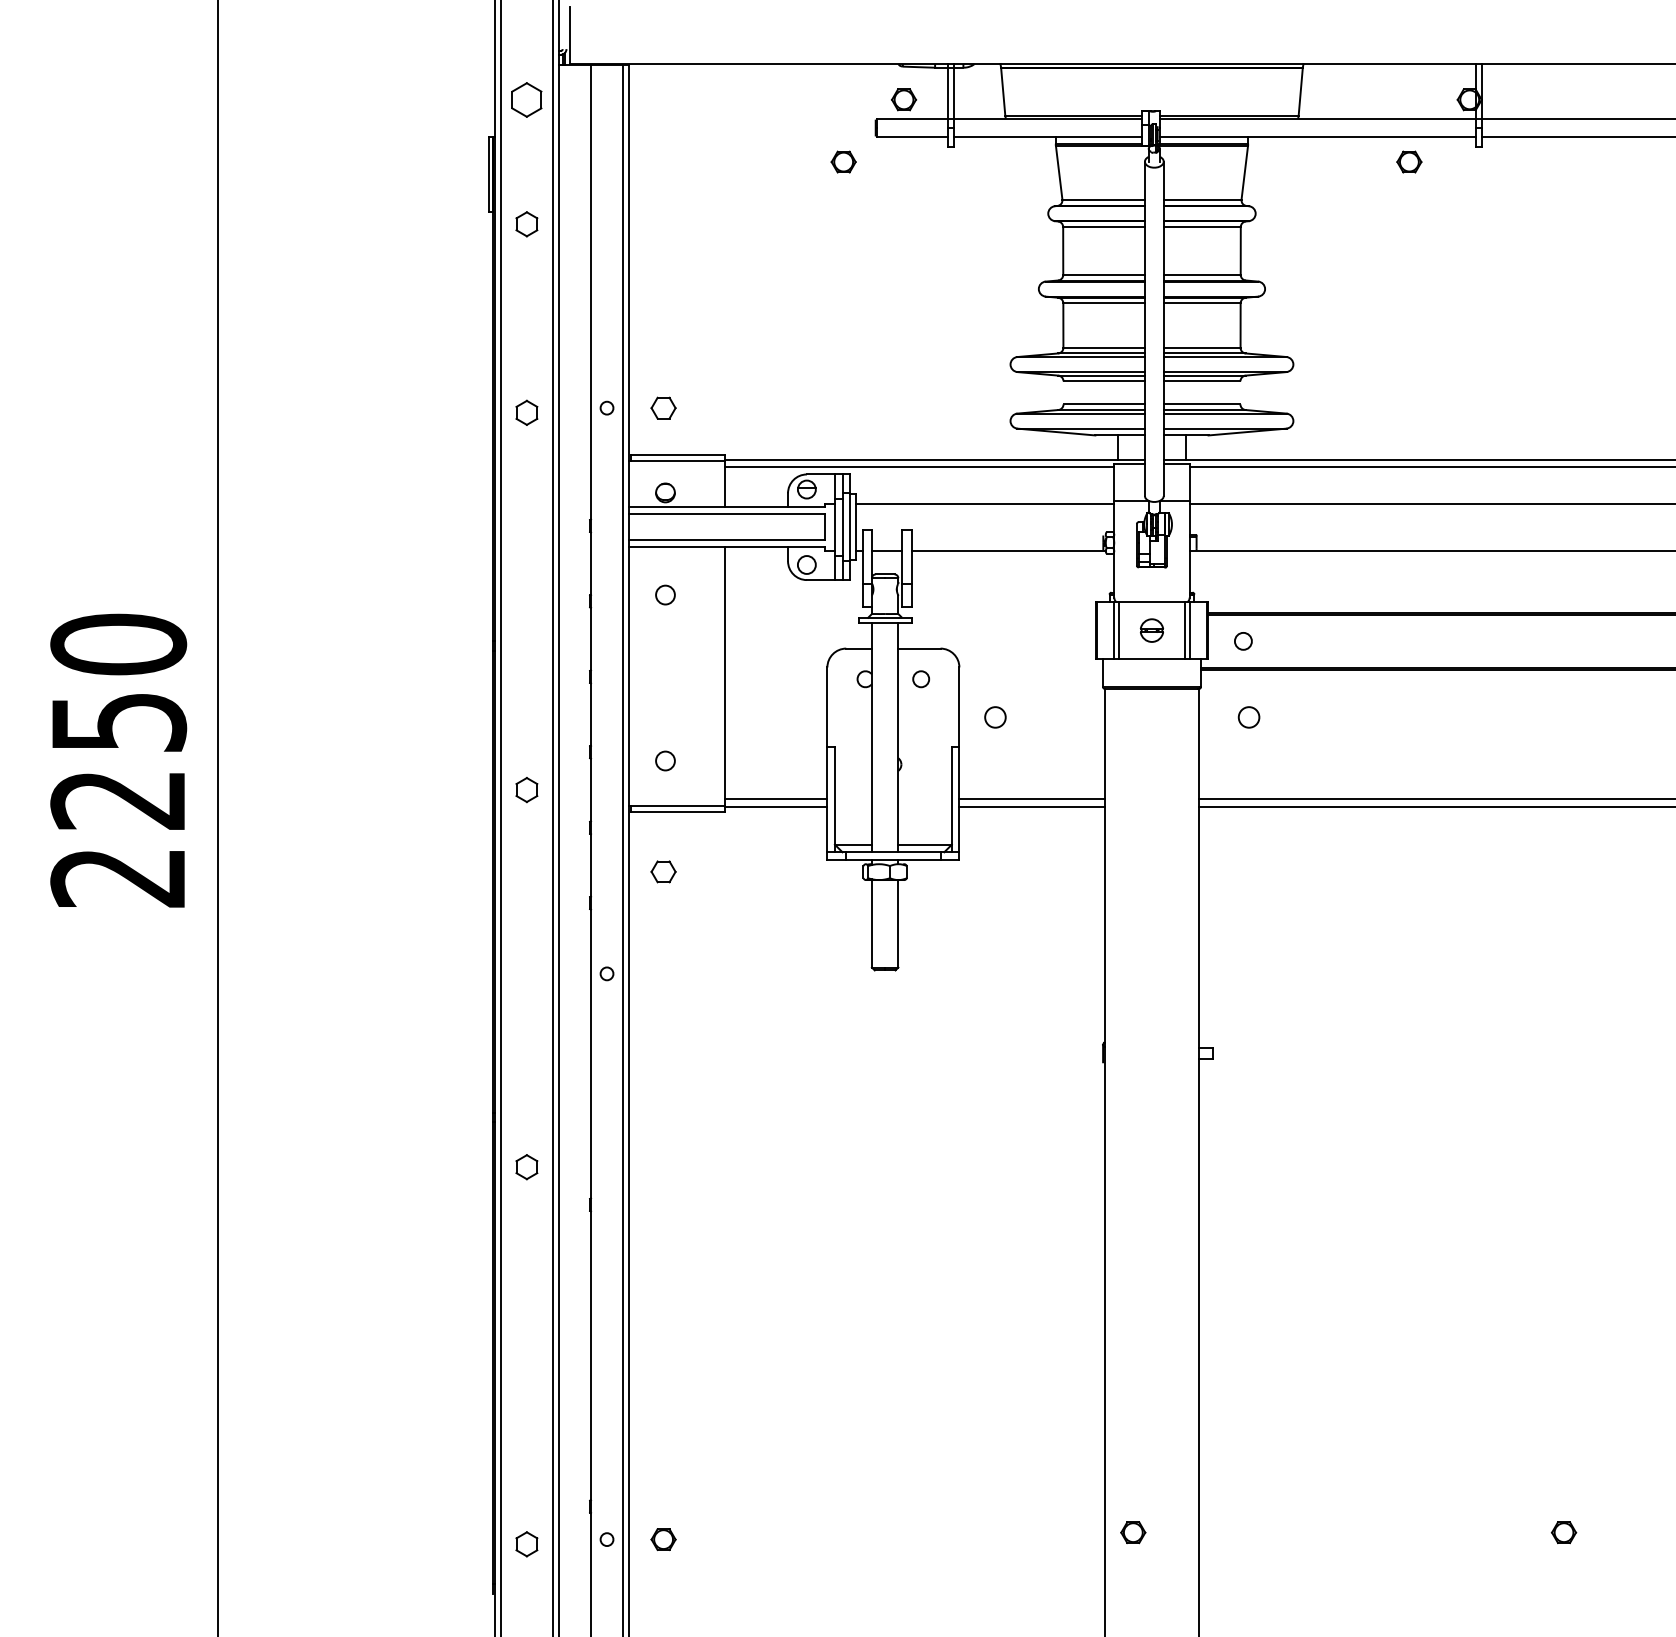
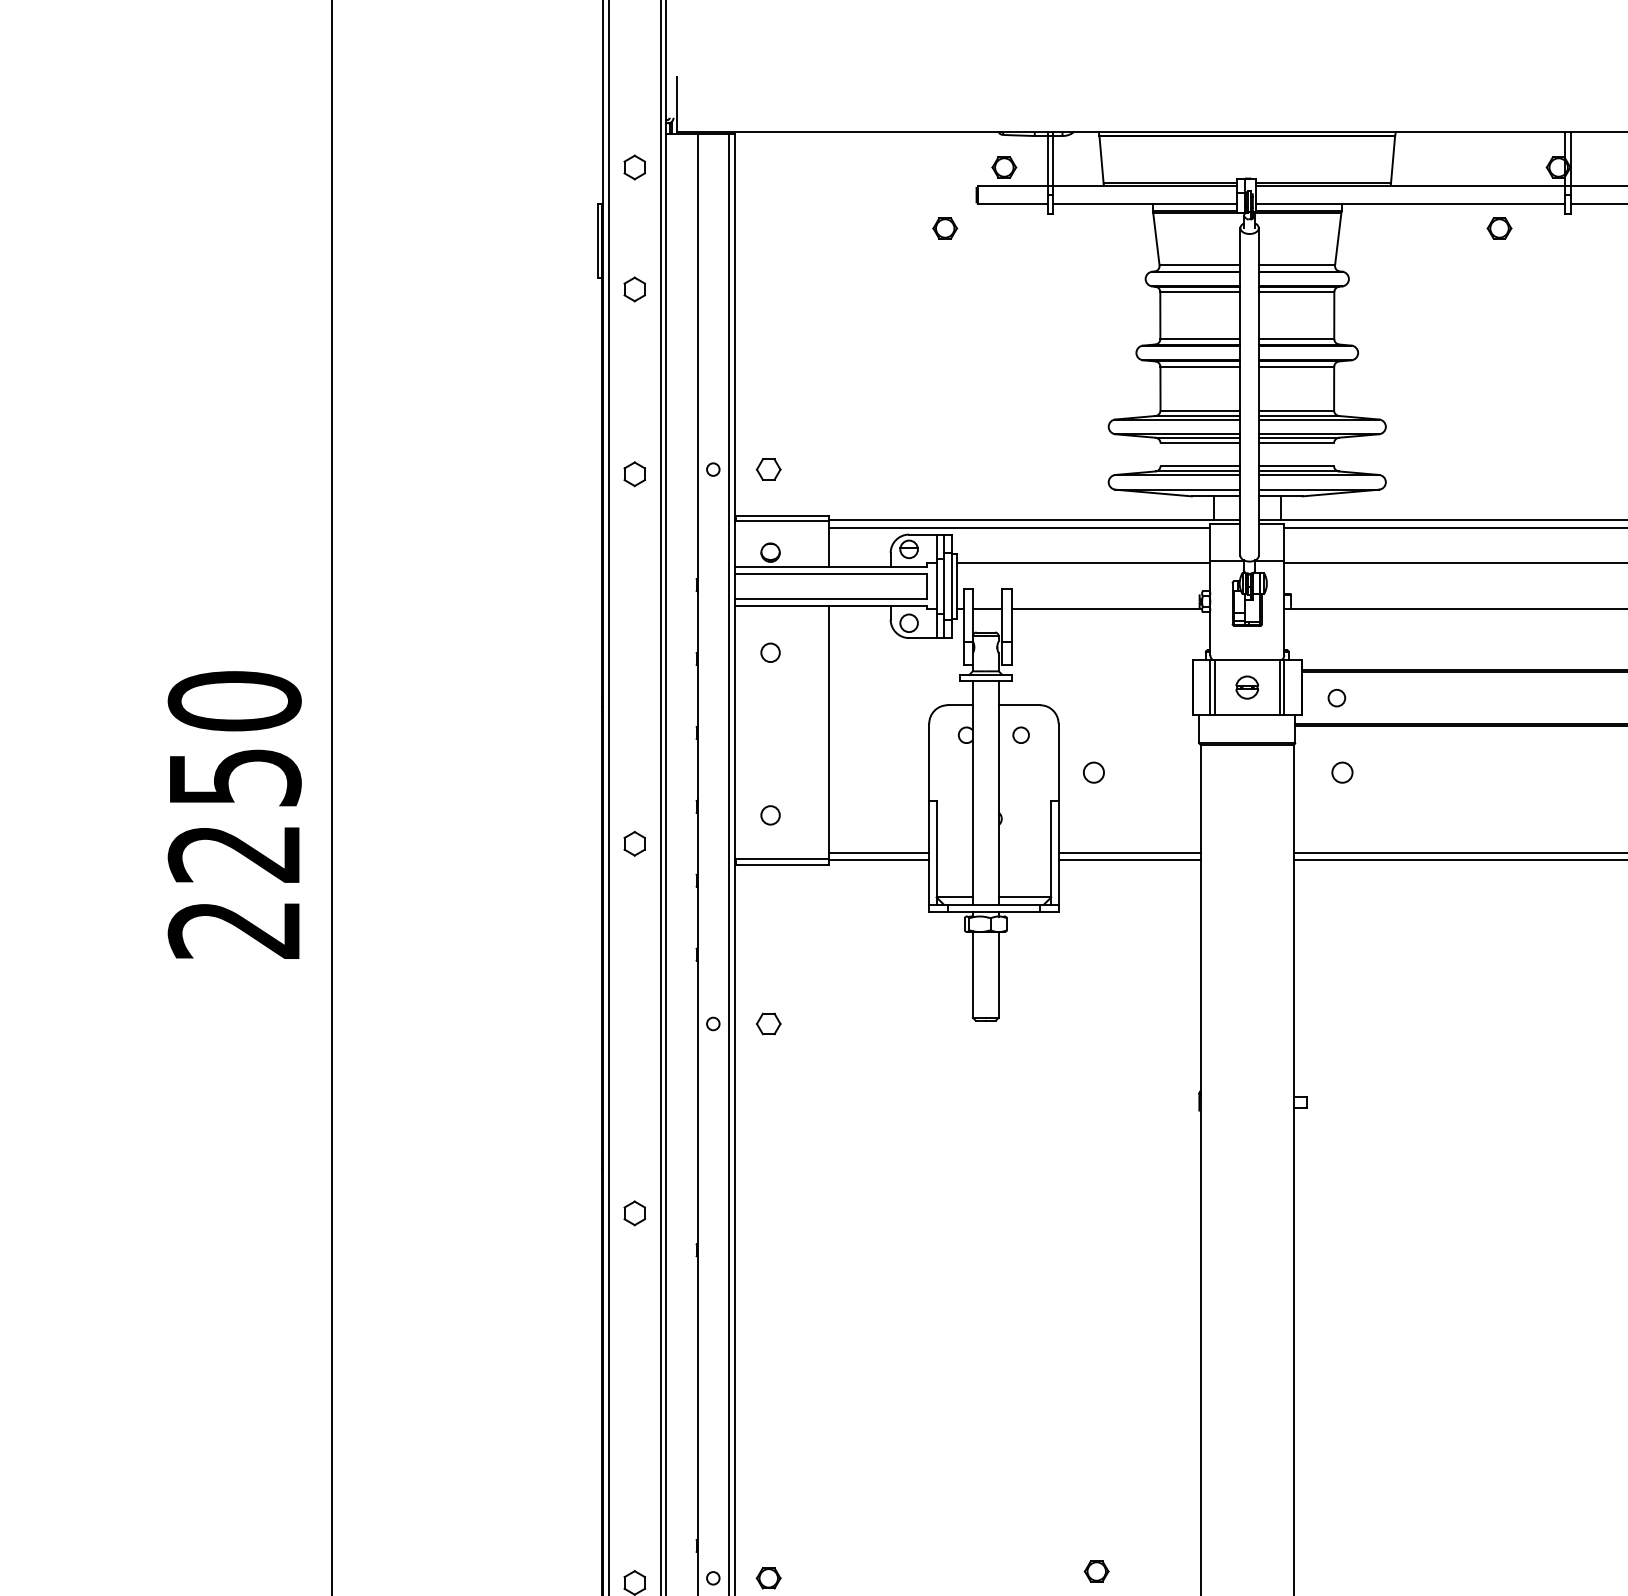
part: (526, 99) -> (634, 167), size x0.71
part: (663, 871) -> (768, 1023), moved
part: (1133, 1532) -> (1096, 1571), moved

